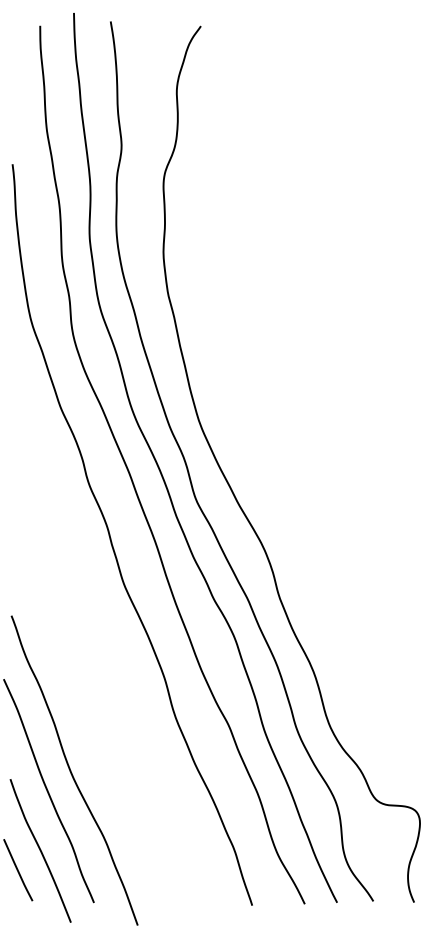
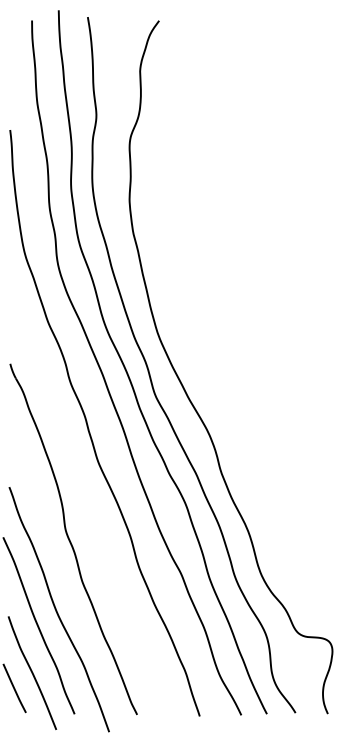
part: (92, 681) -> (73, 539), added

